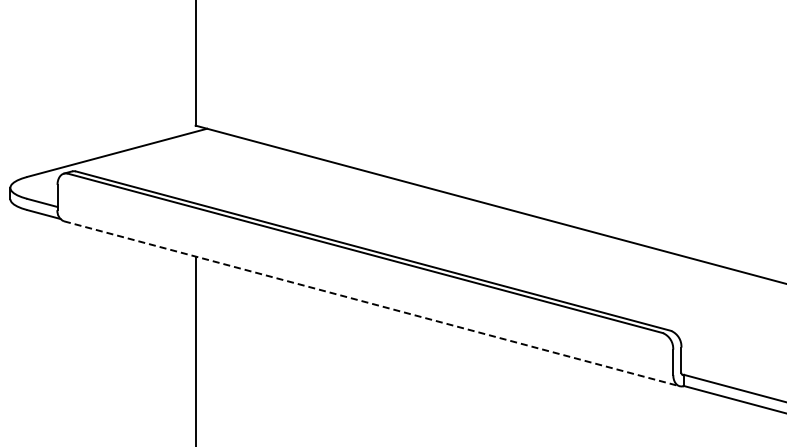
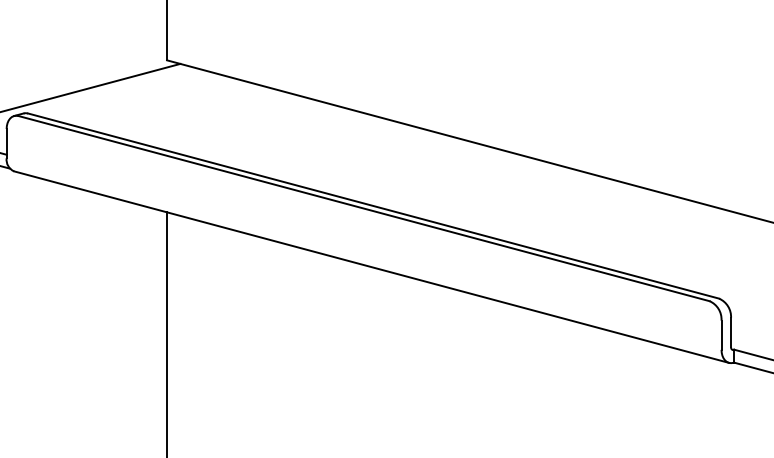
line: (371, 303) -> (371, 266), dashed -> solid

